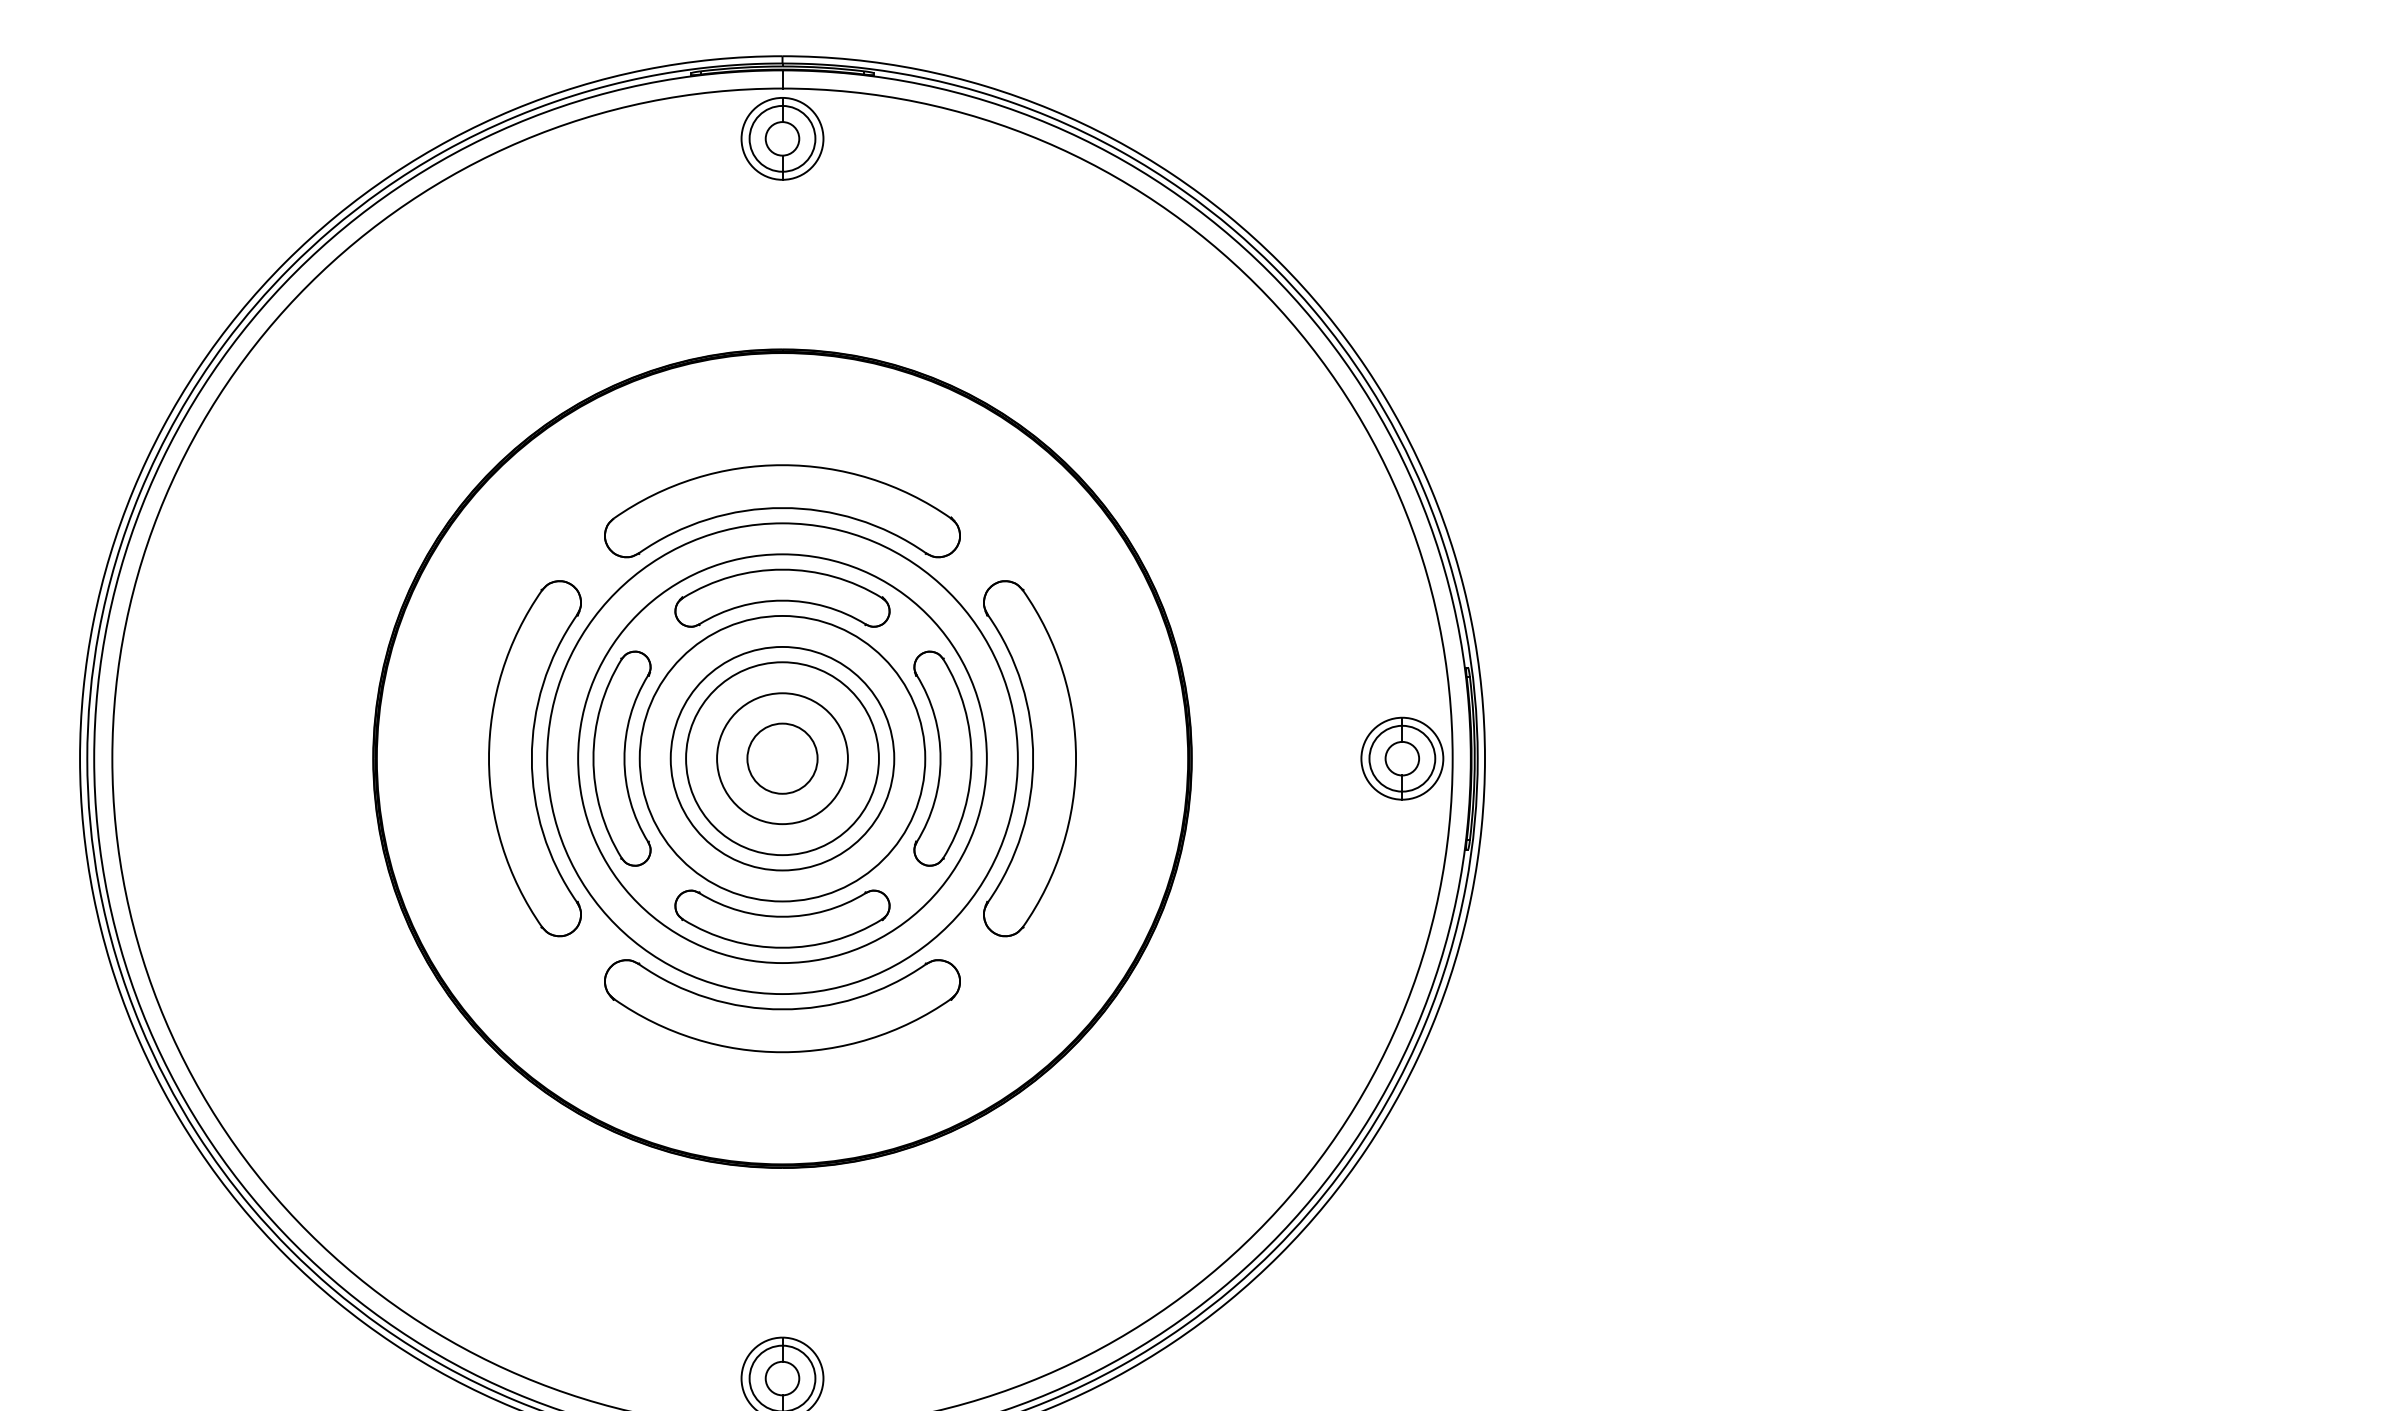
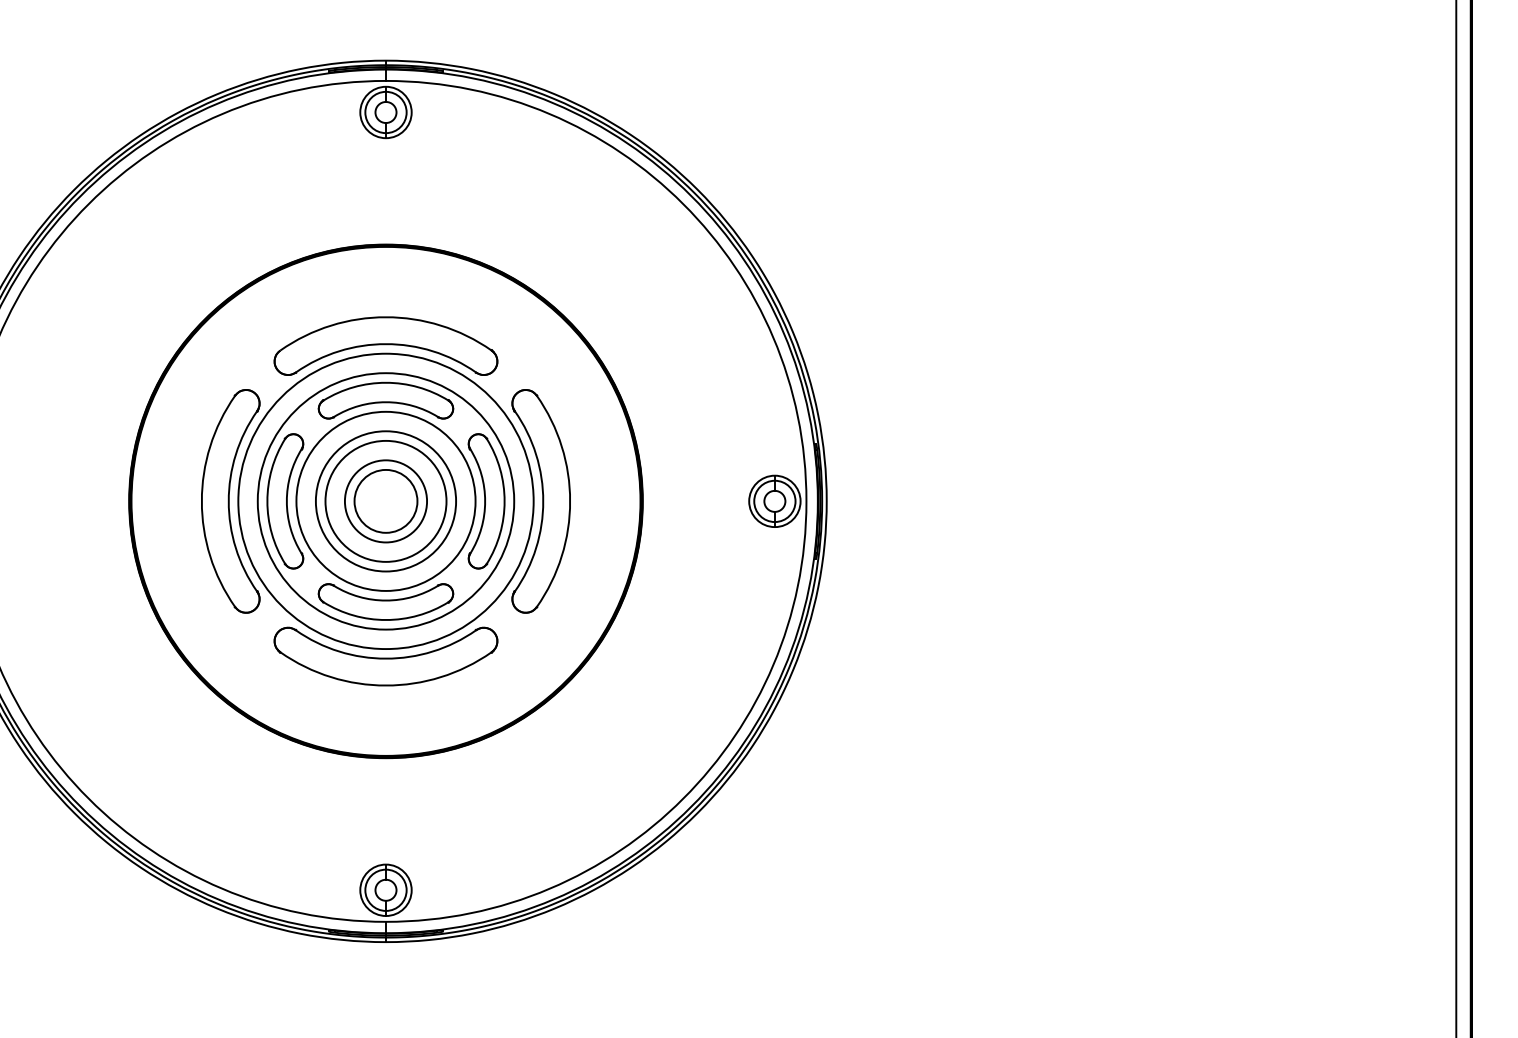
circle: (781, 757) -> (385, 500), size x1.43

